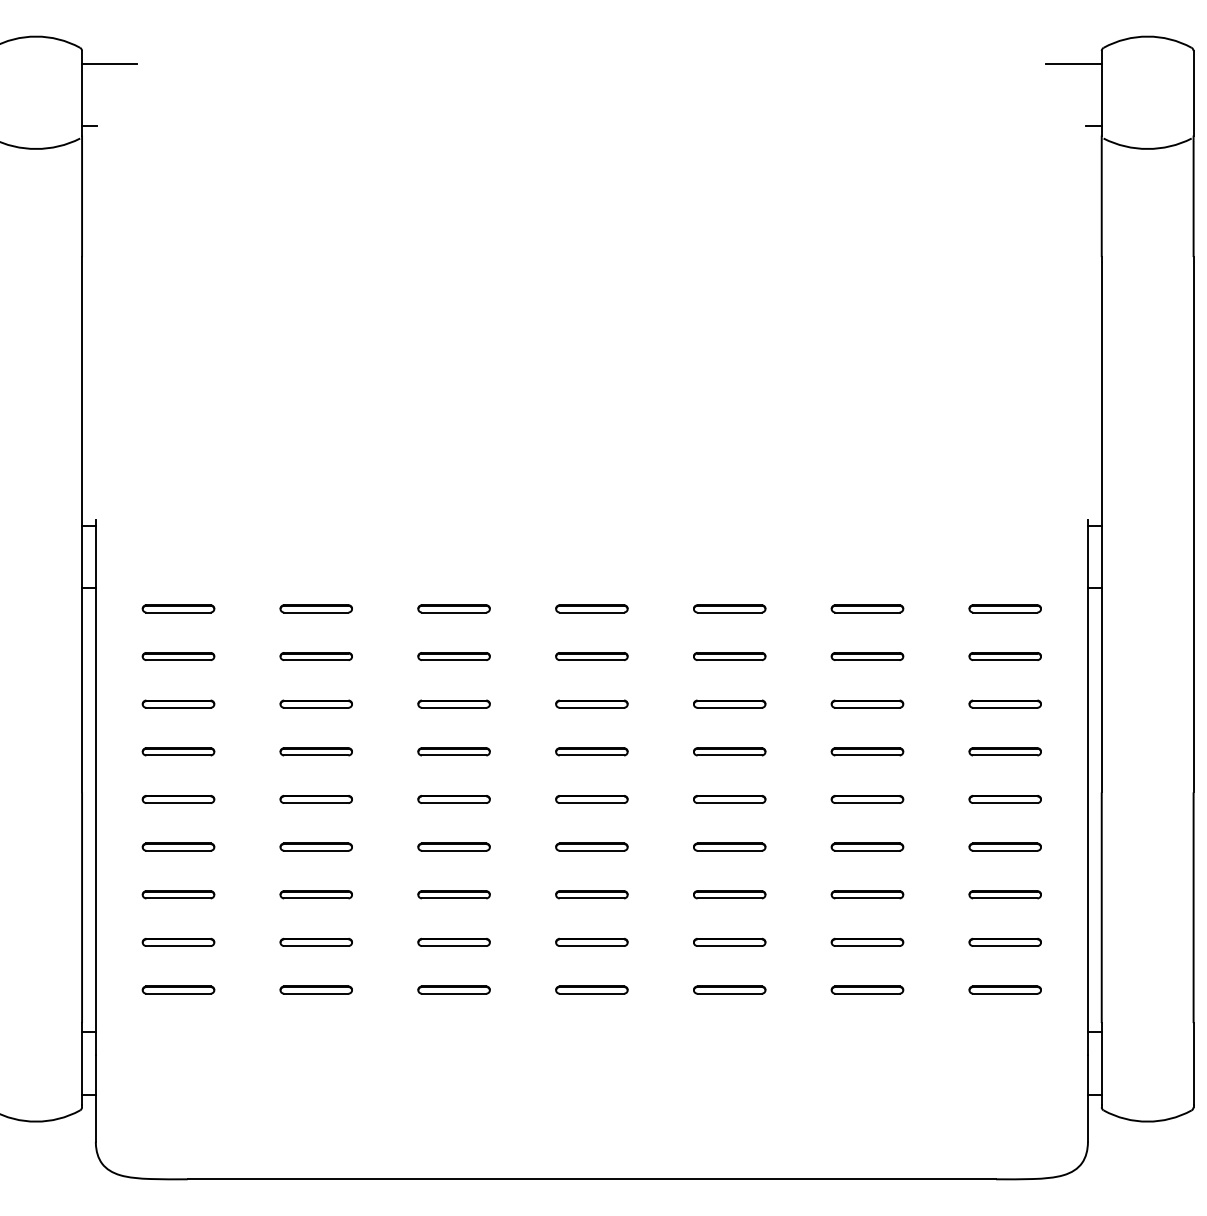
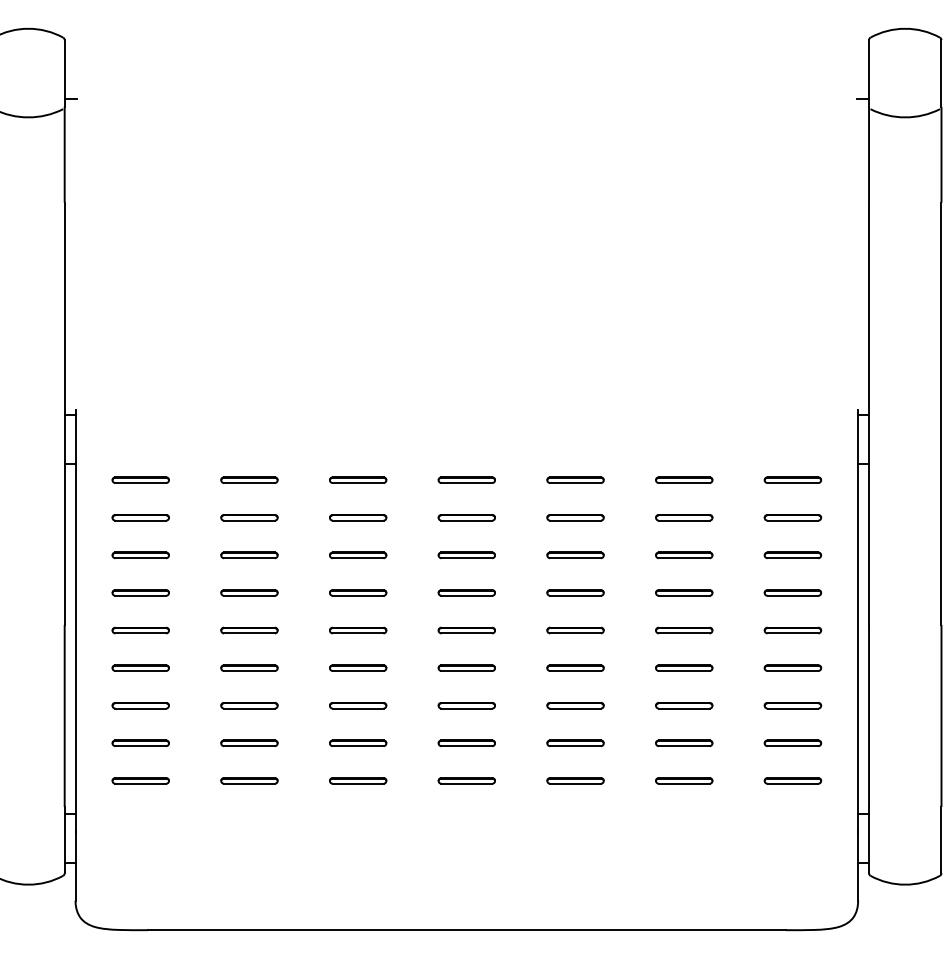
line: (109, 64) -> (86, 50), removed
line: (1074, 64) -> (847, 50), removed

